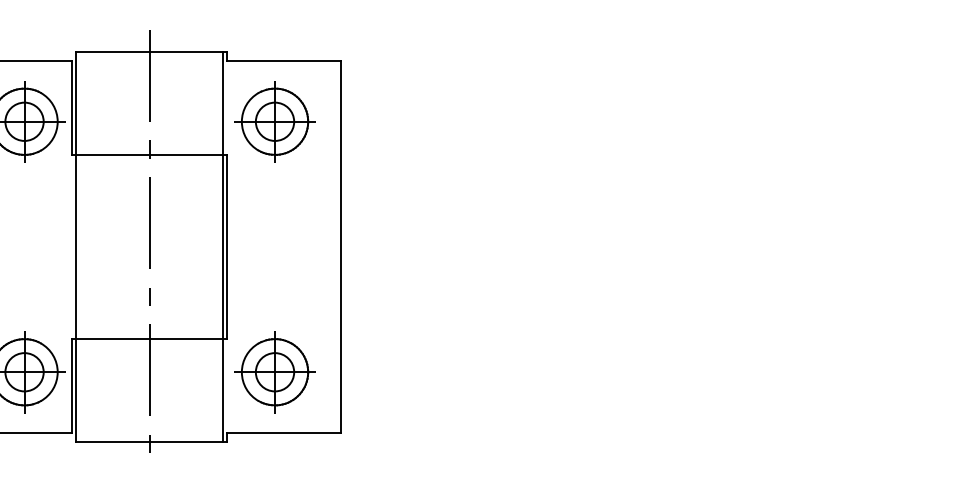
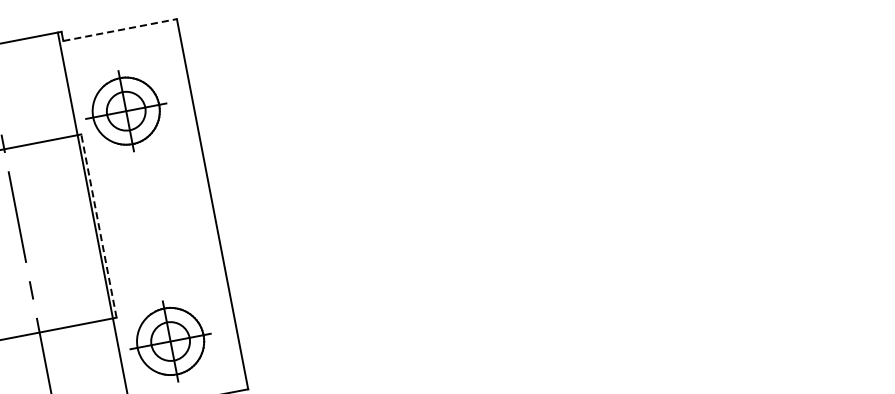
line: (284, 61) -> (120, 30), solid -> dashed
part: (274, 121) -> (125, 111), moved
line: (227, 246) -> (99, 225), solid -> dashed

